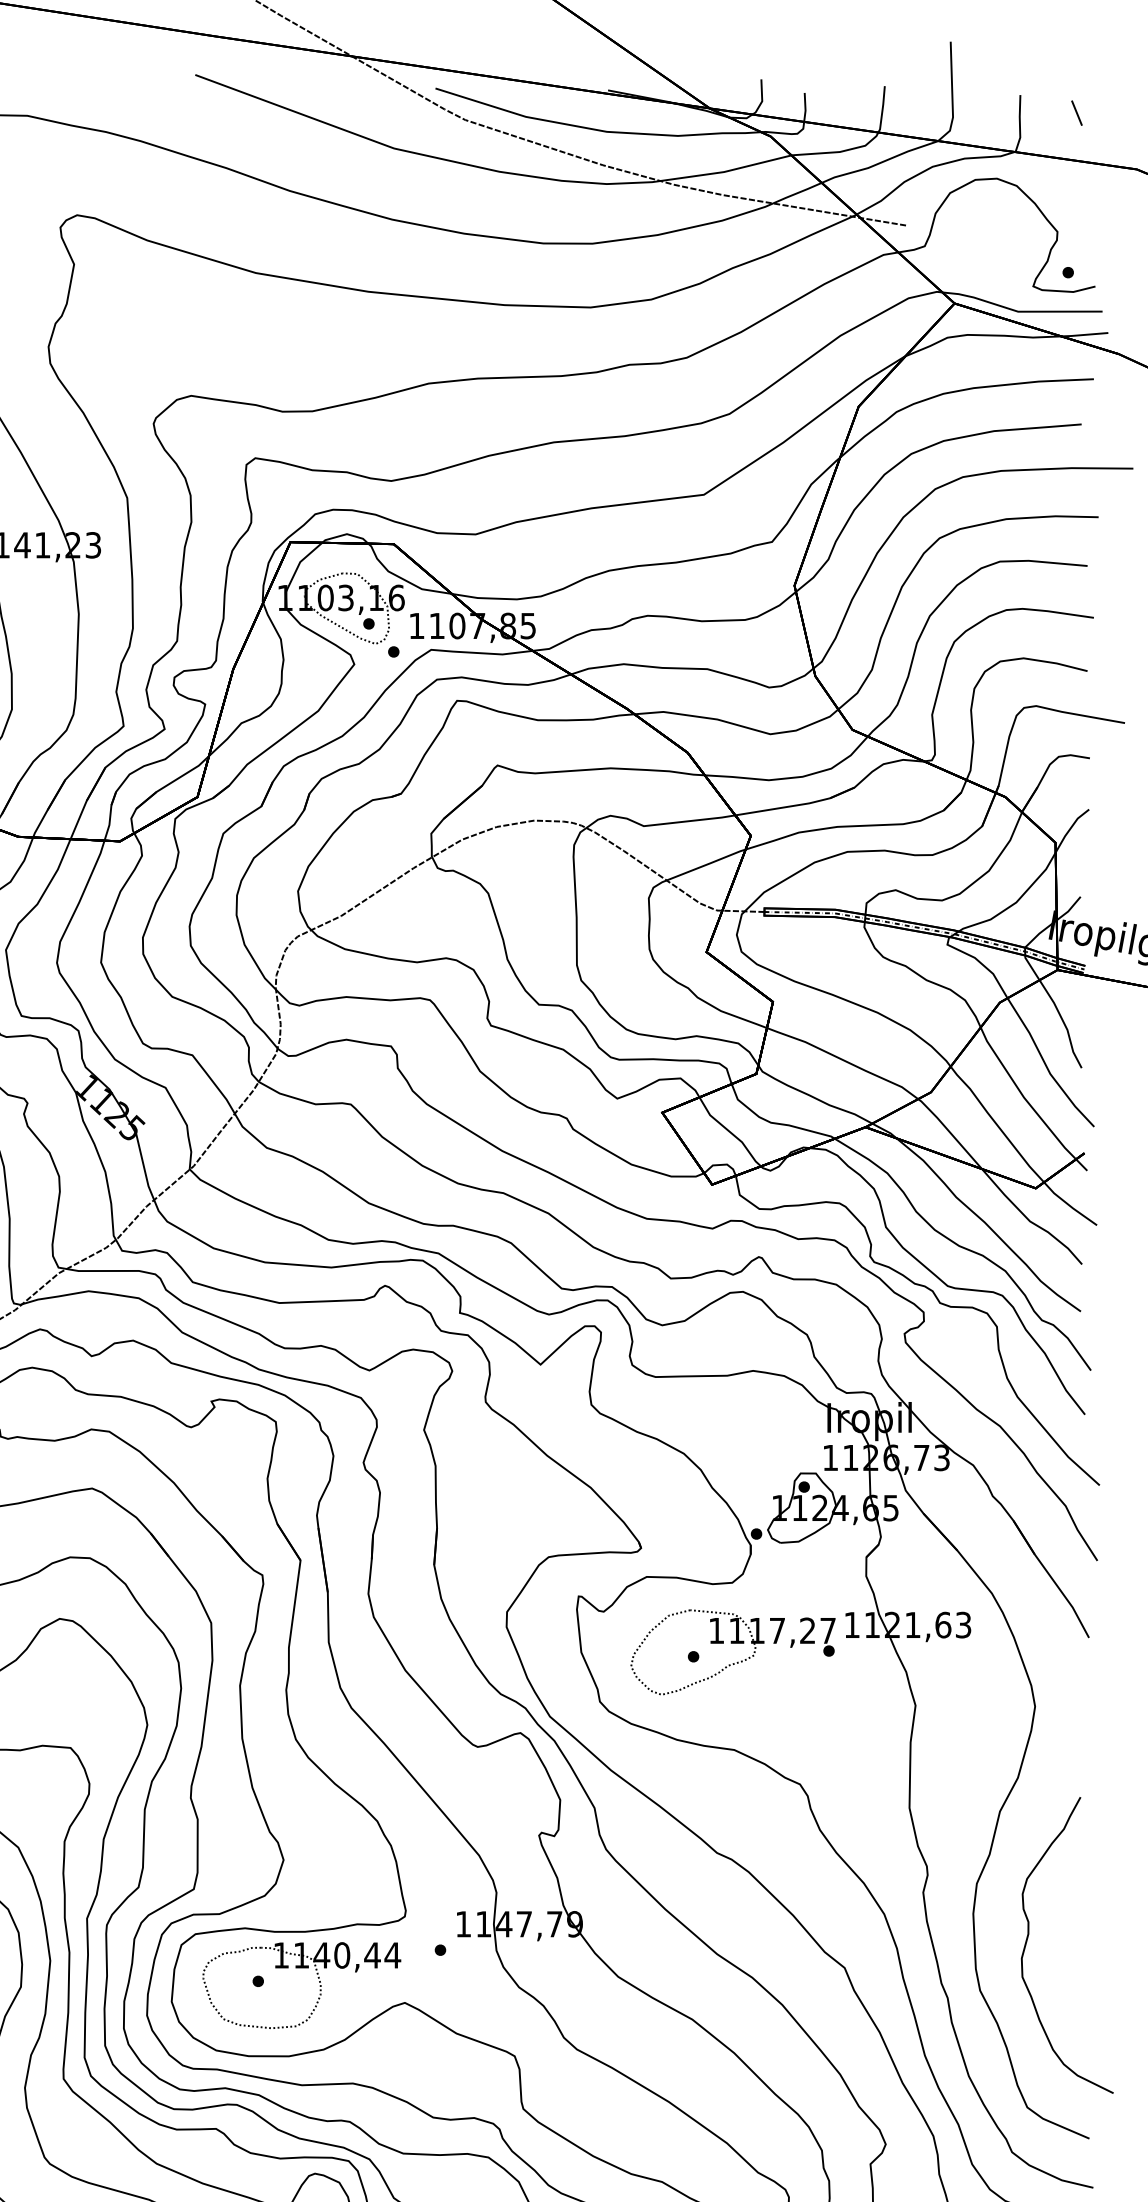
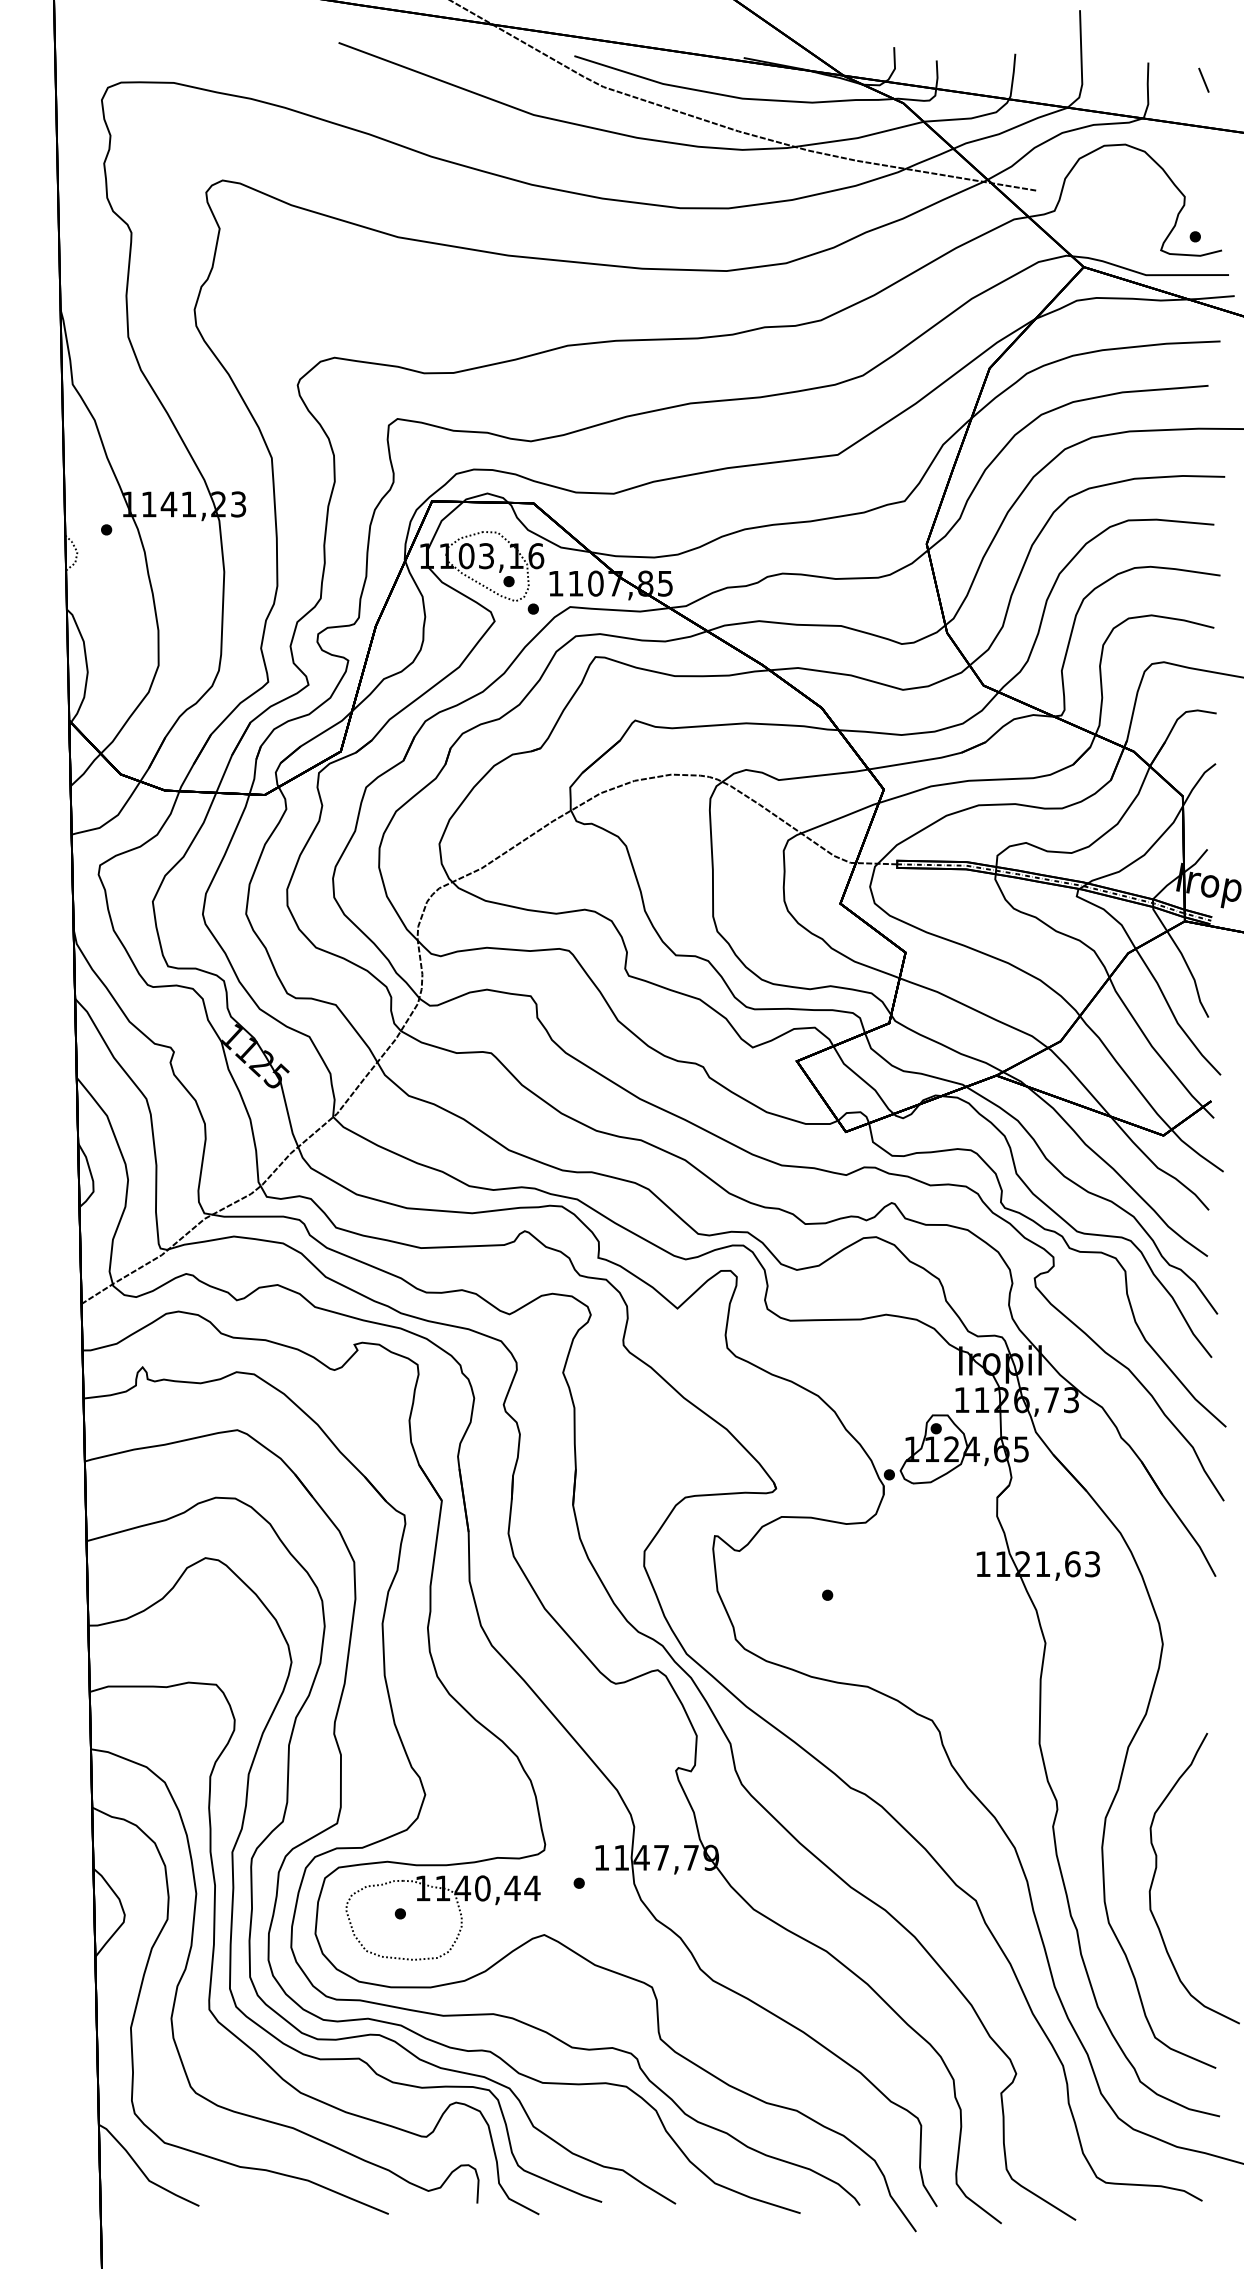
part: (732, 1643) -> (865, 1582), removed

